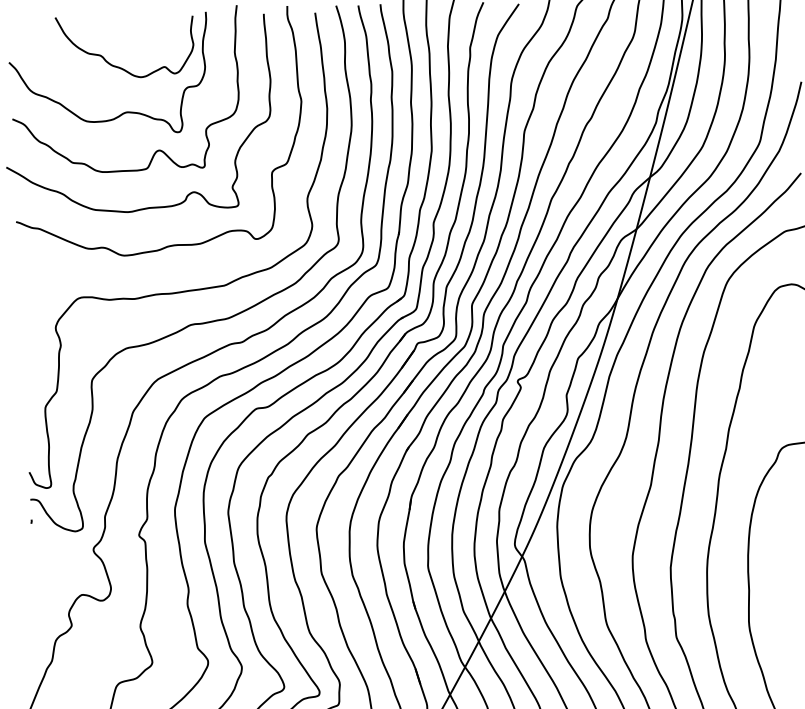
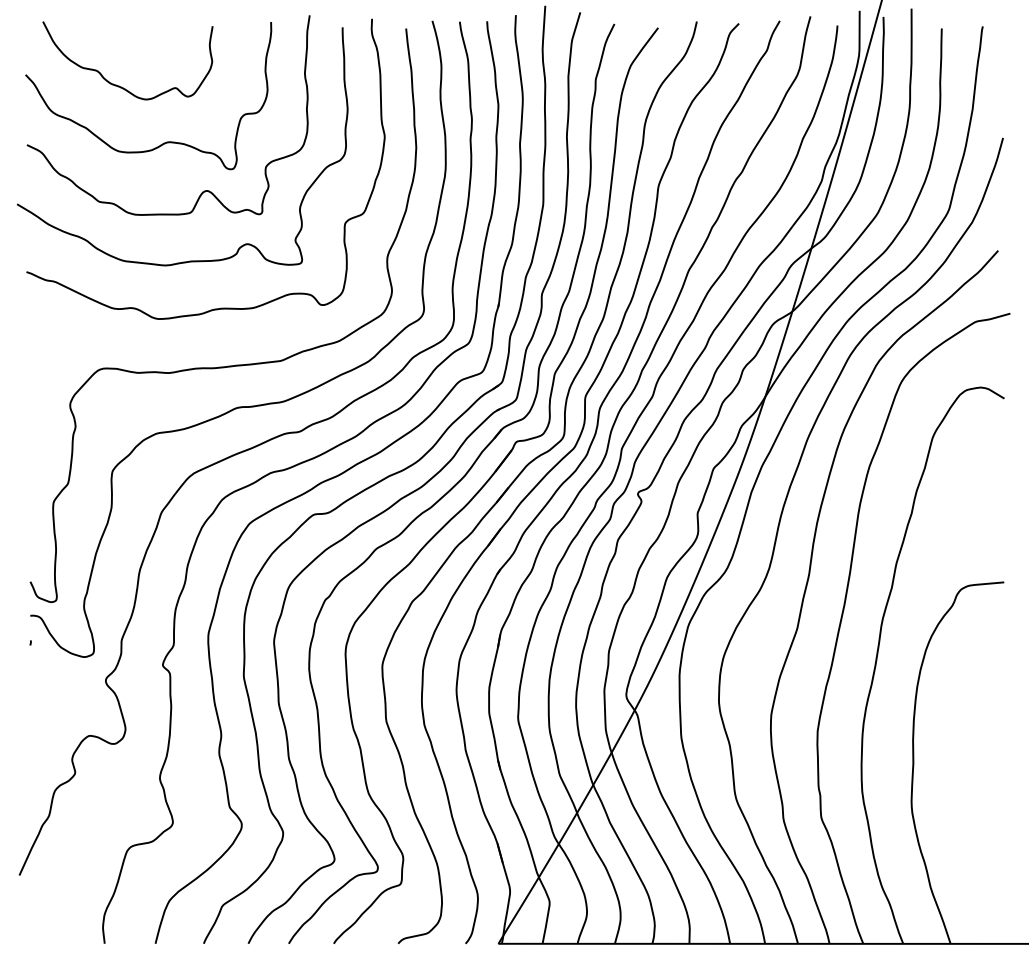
curve: (119, 66) -> (119, 85), moved

